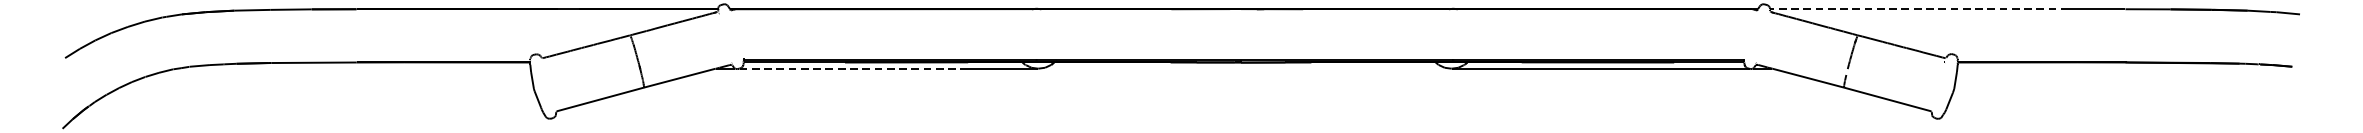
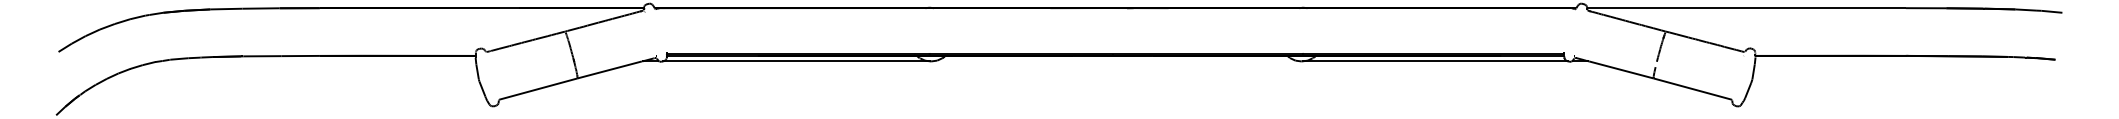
line: (1919, 9) -> (1721, 8), dashed -> solid
line: (853, 68) -> (765, 61), dashed -> solid

